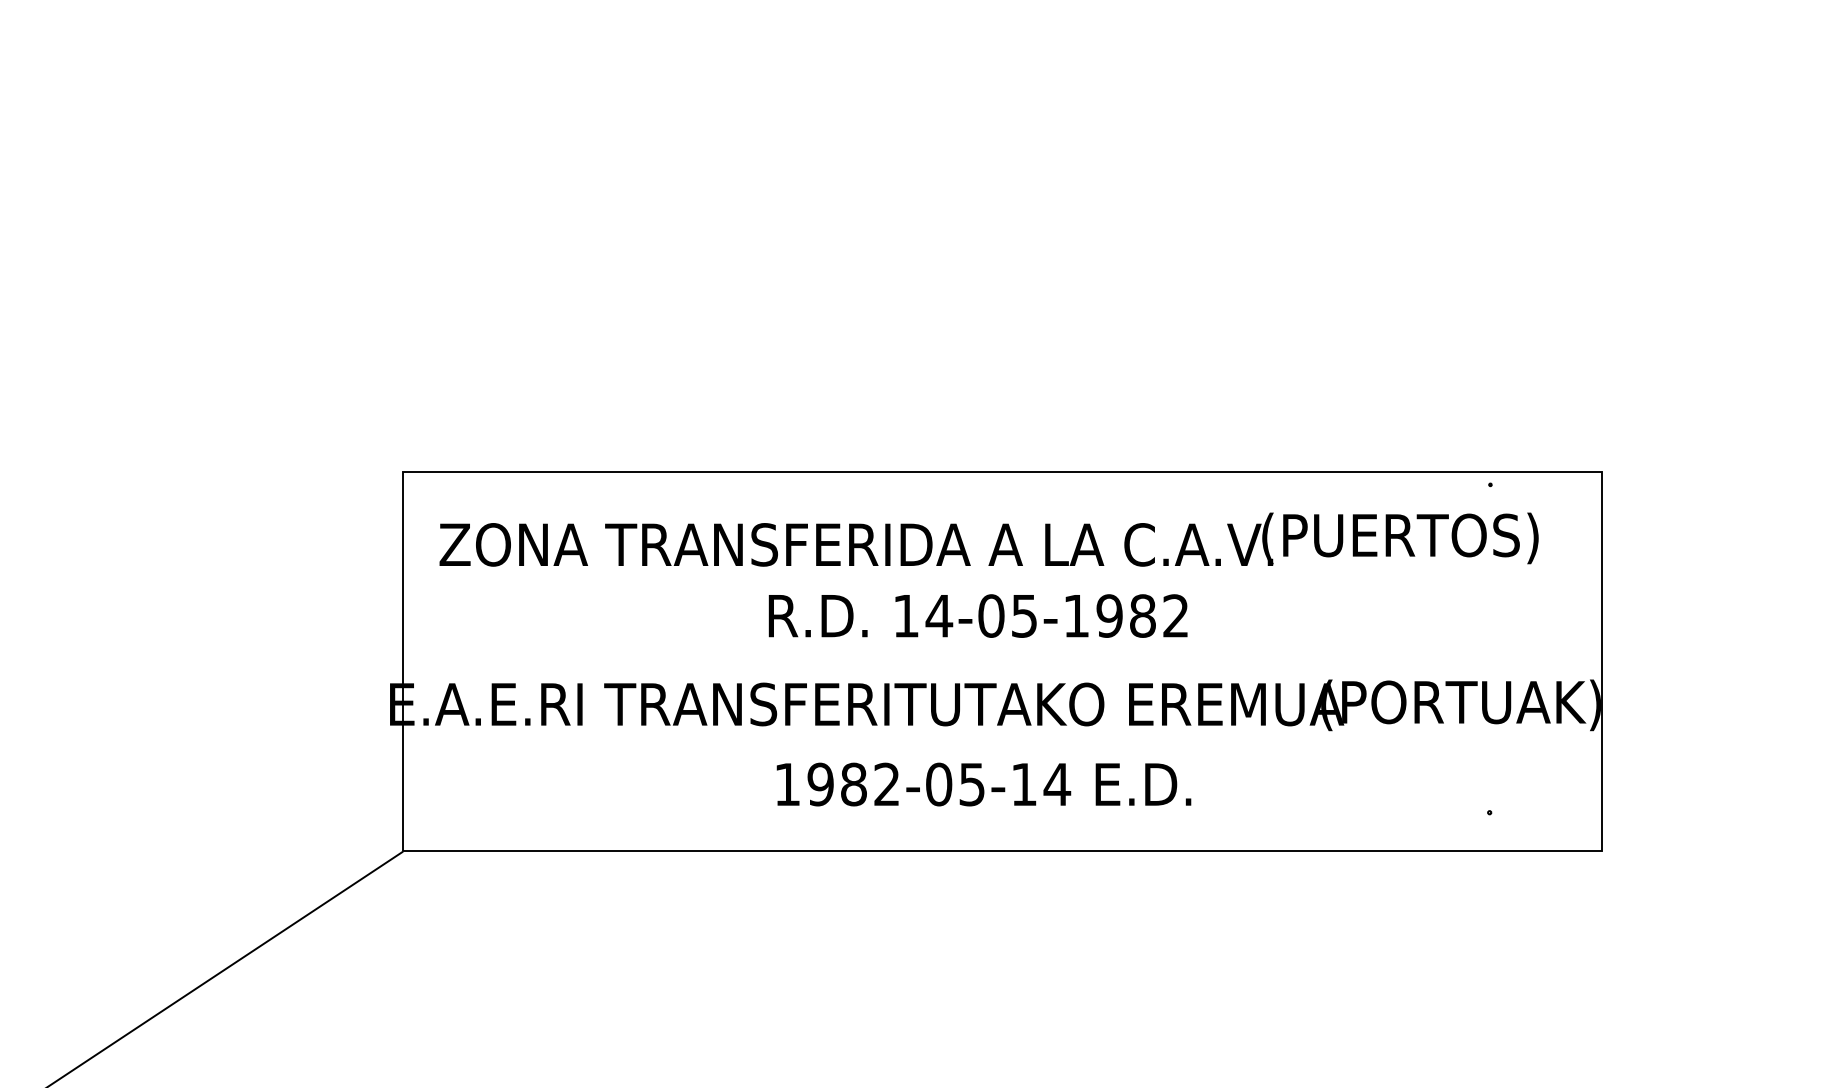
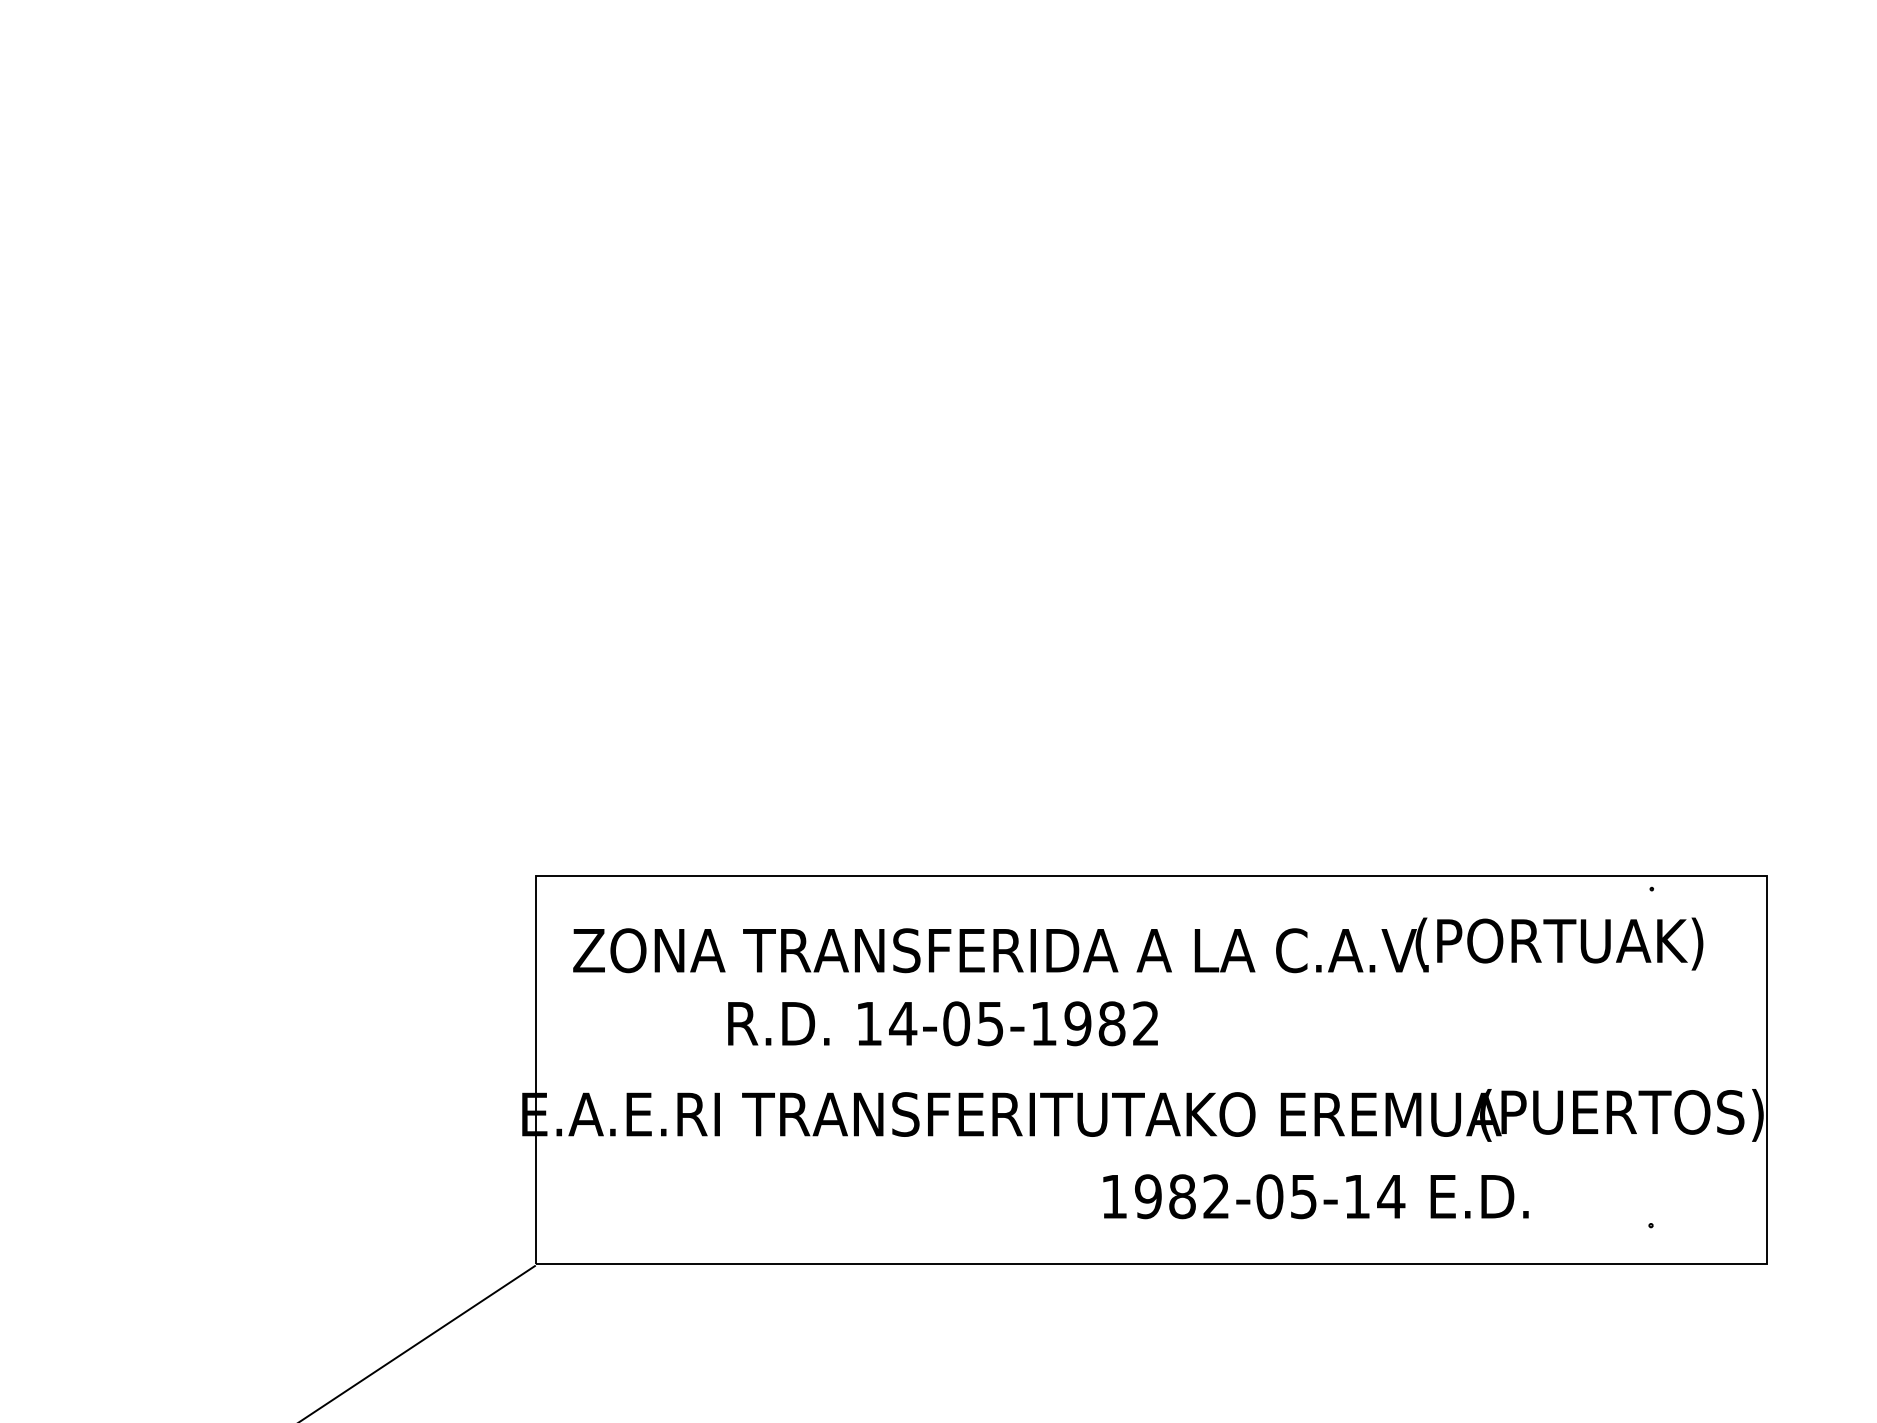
text: (1400, 537) -> (1559, 943), (PUERTOS) -> (PORTUAK)
text: (977, 615) -> (942, 1023), moved
text: (1460, 705) -> (1621, 1115), (PORTUAK) -> (PUERTOS)
text: (983, 784) -> (1315, 1196), moved

